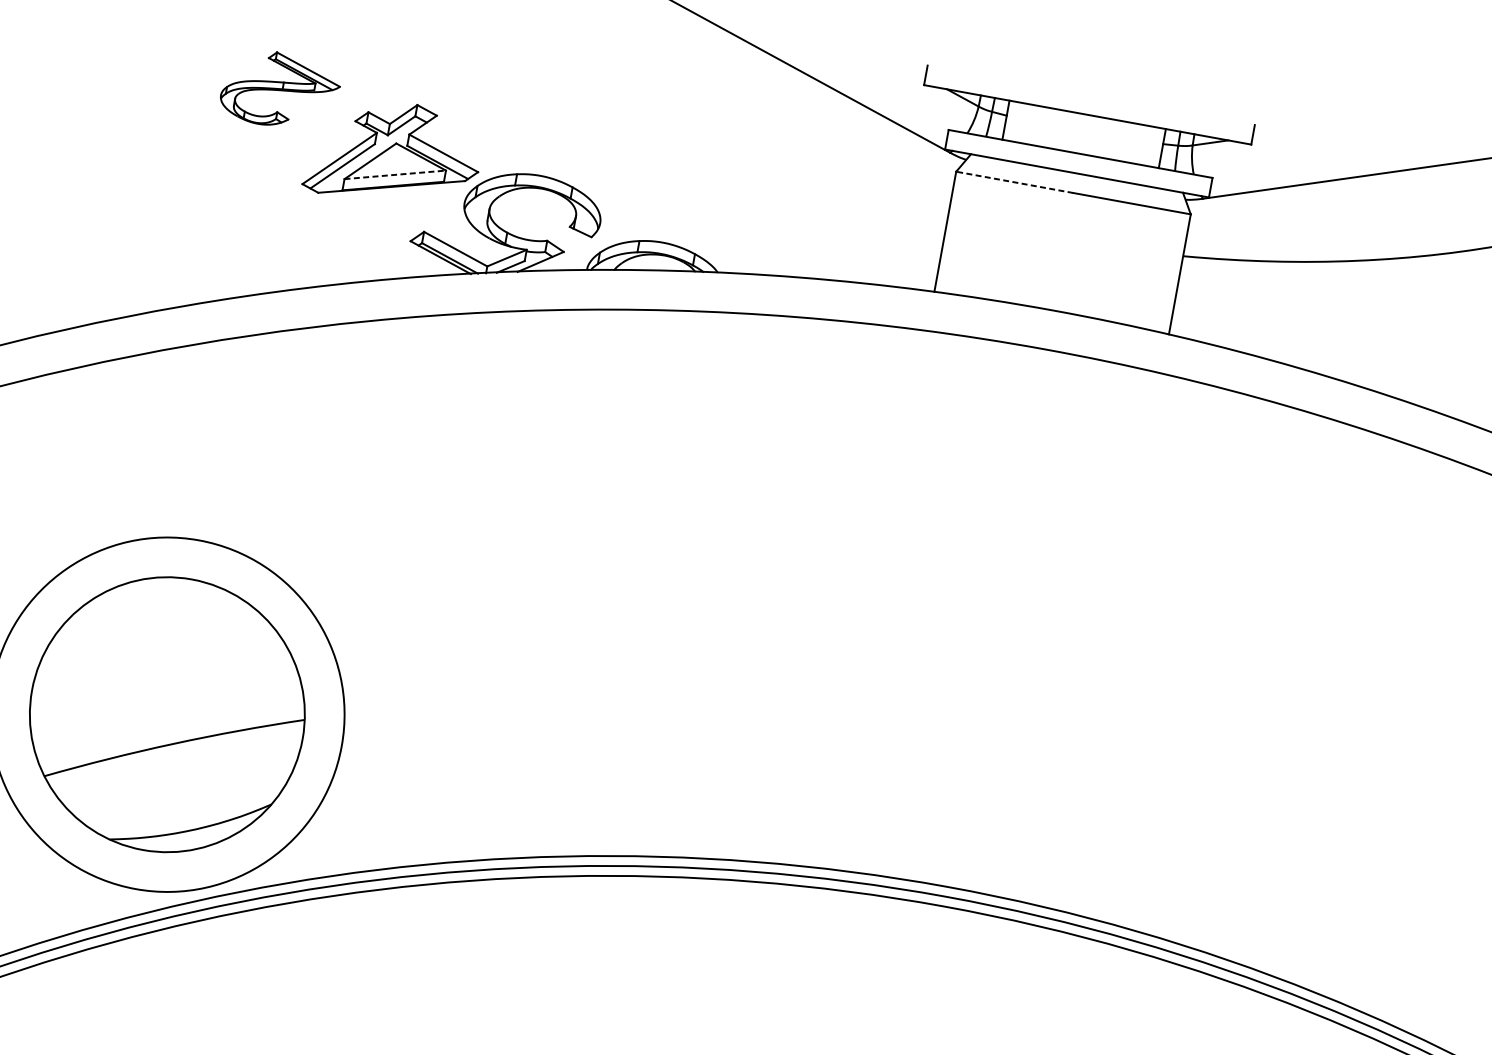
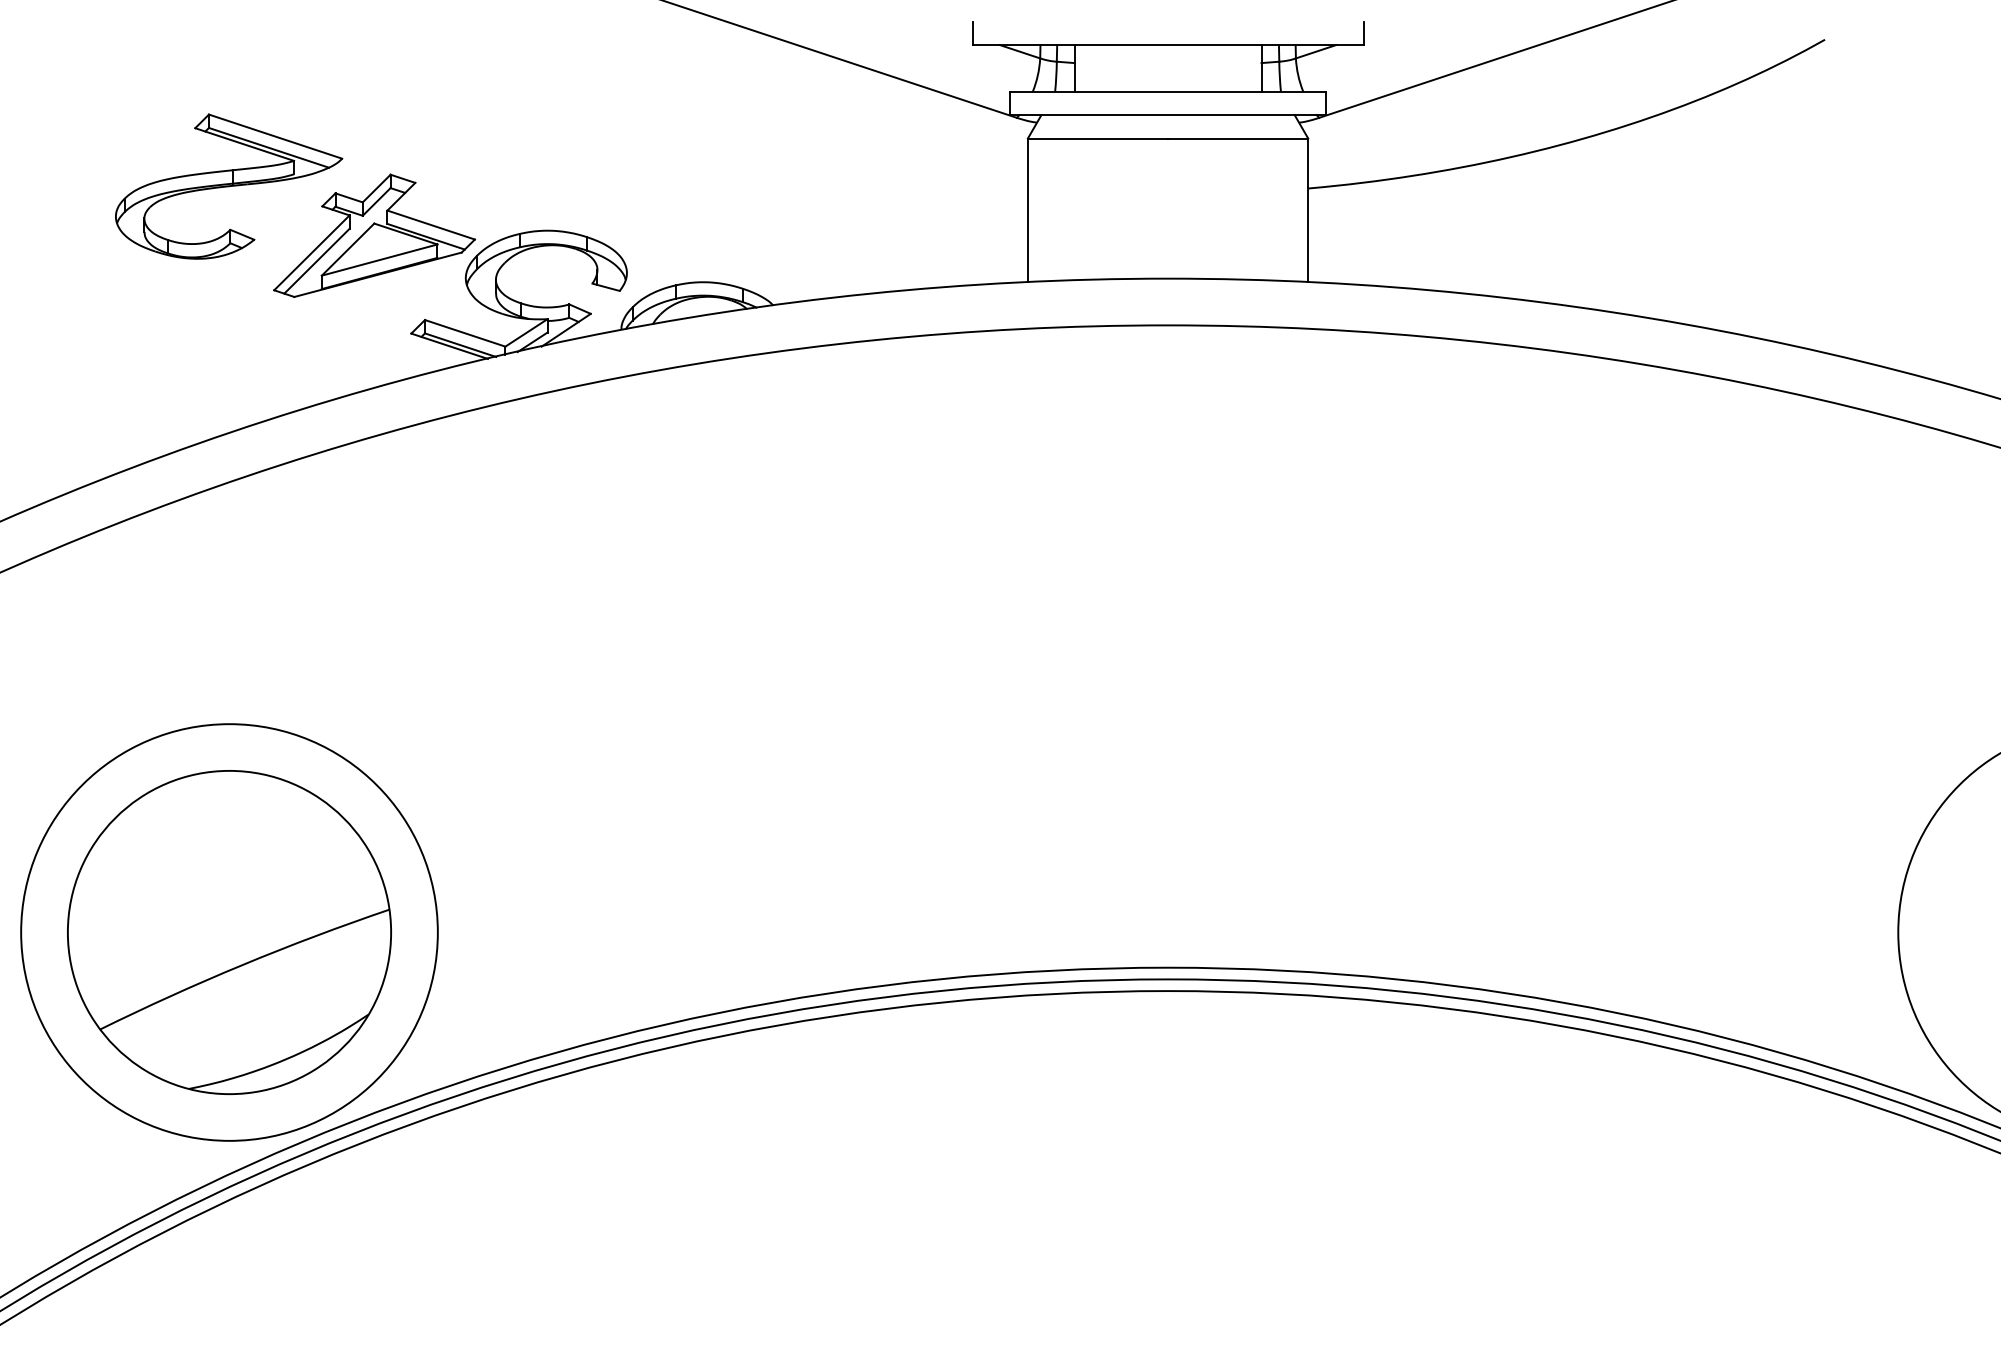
part: (280, 90) -> (229, 186), size x1.67
line: (395, 175) -> (379, 260), dashed -> solid
line: (1014, 182) -> (1097, 138), dashed -> solid

